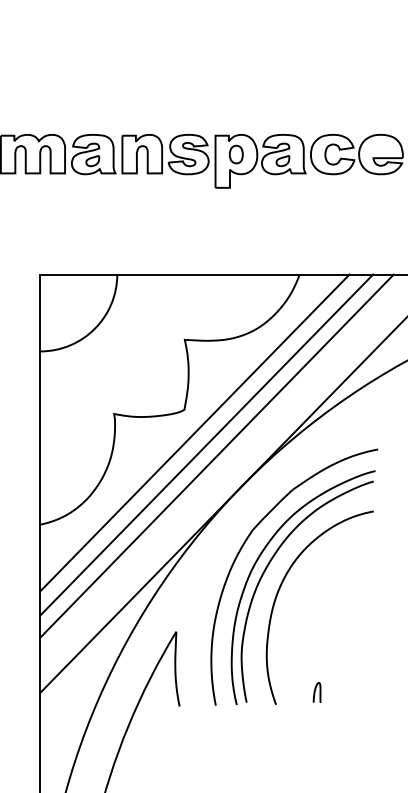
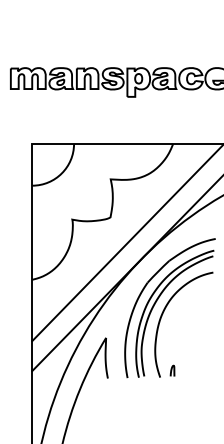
line: (195, 432) -> (116, 229), removed
line: (206, 444) -> (122, 236), removed
curve: (316, 691) -> (172, 370), moved

